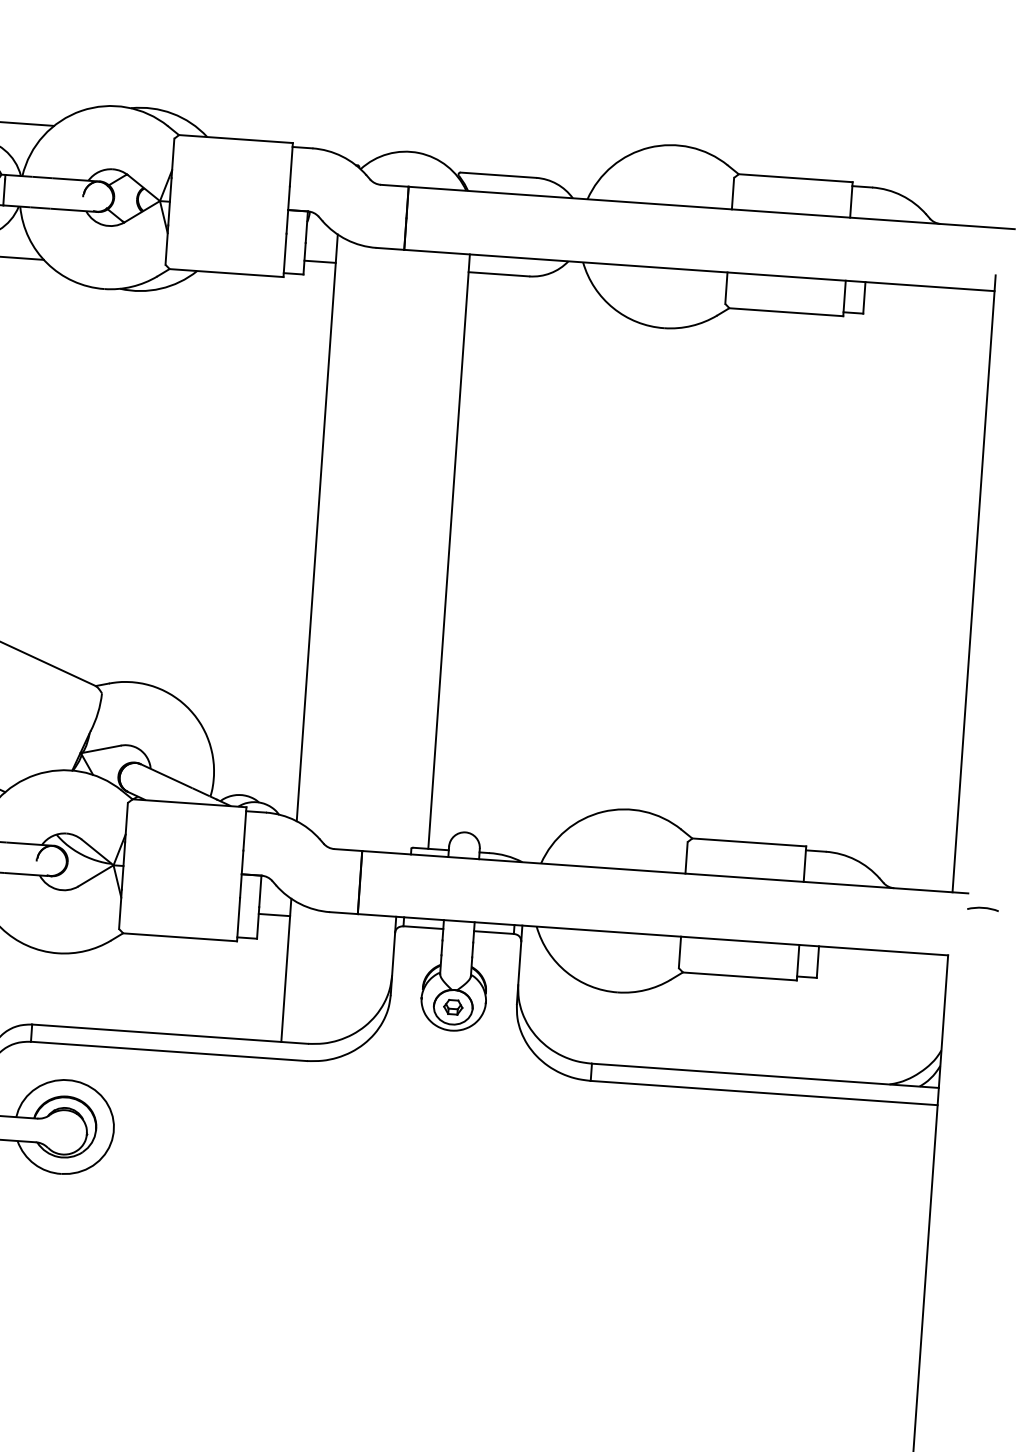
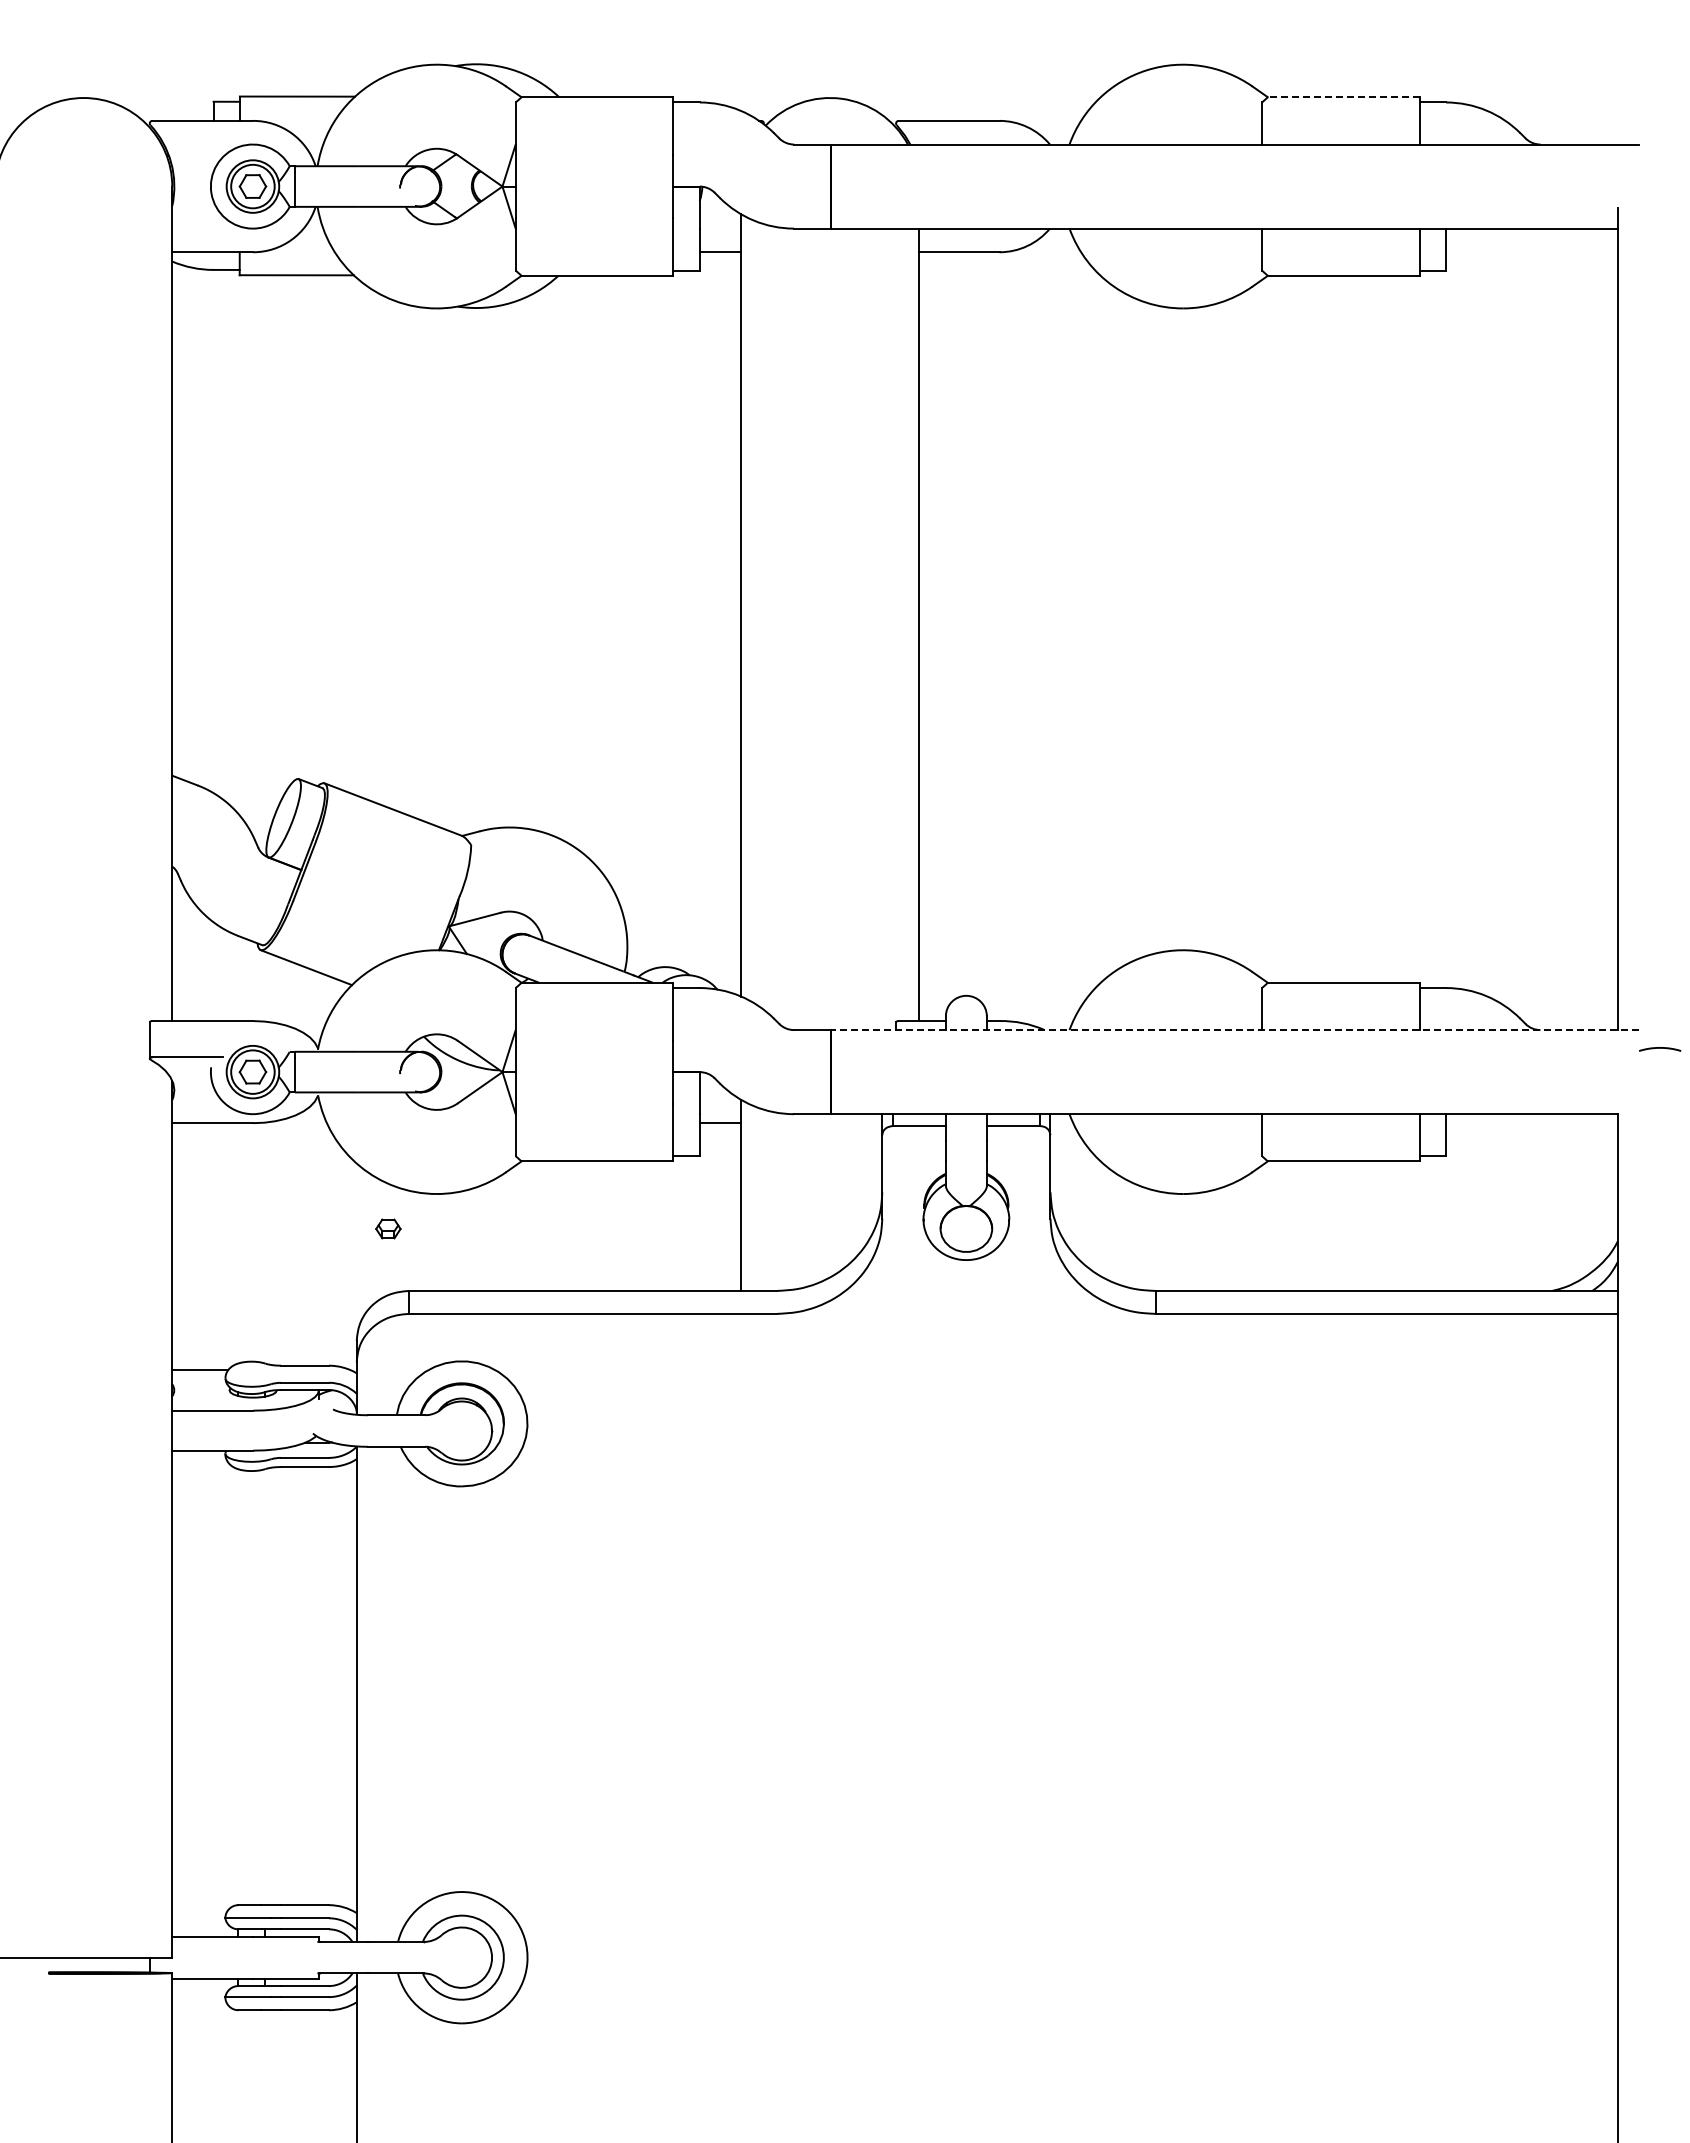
line: (795, 178) -> (1343, 97), solid -> dashed
line: (664, 872) -> (1234, 1030), solid -> dashed
part: (453, 1006) -> (388, 1228), moved

